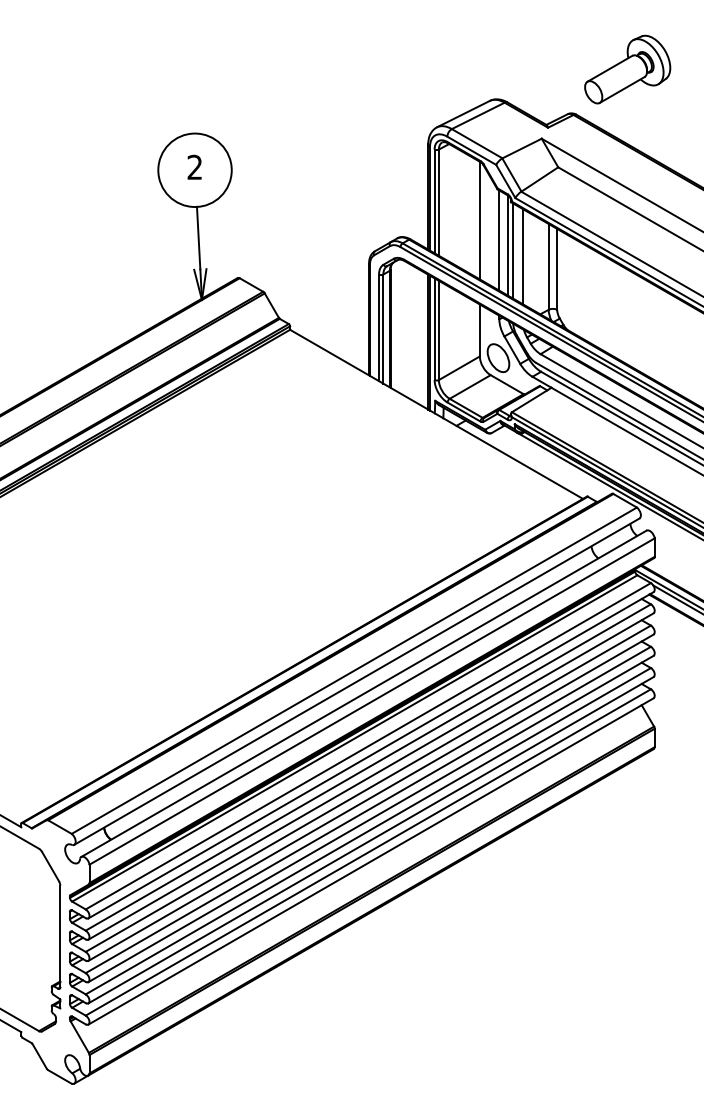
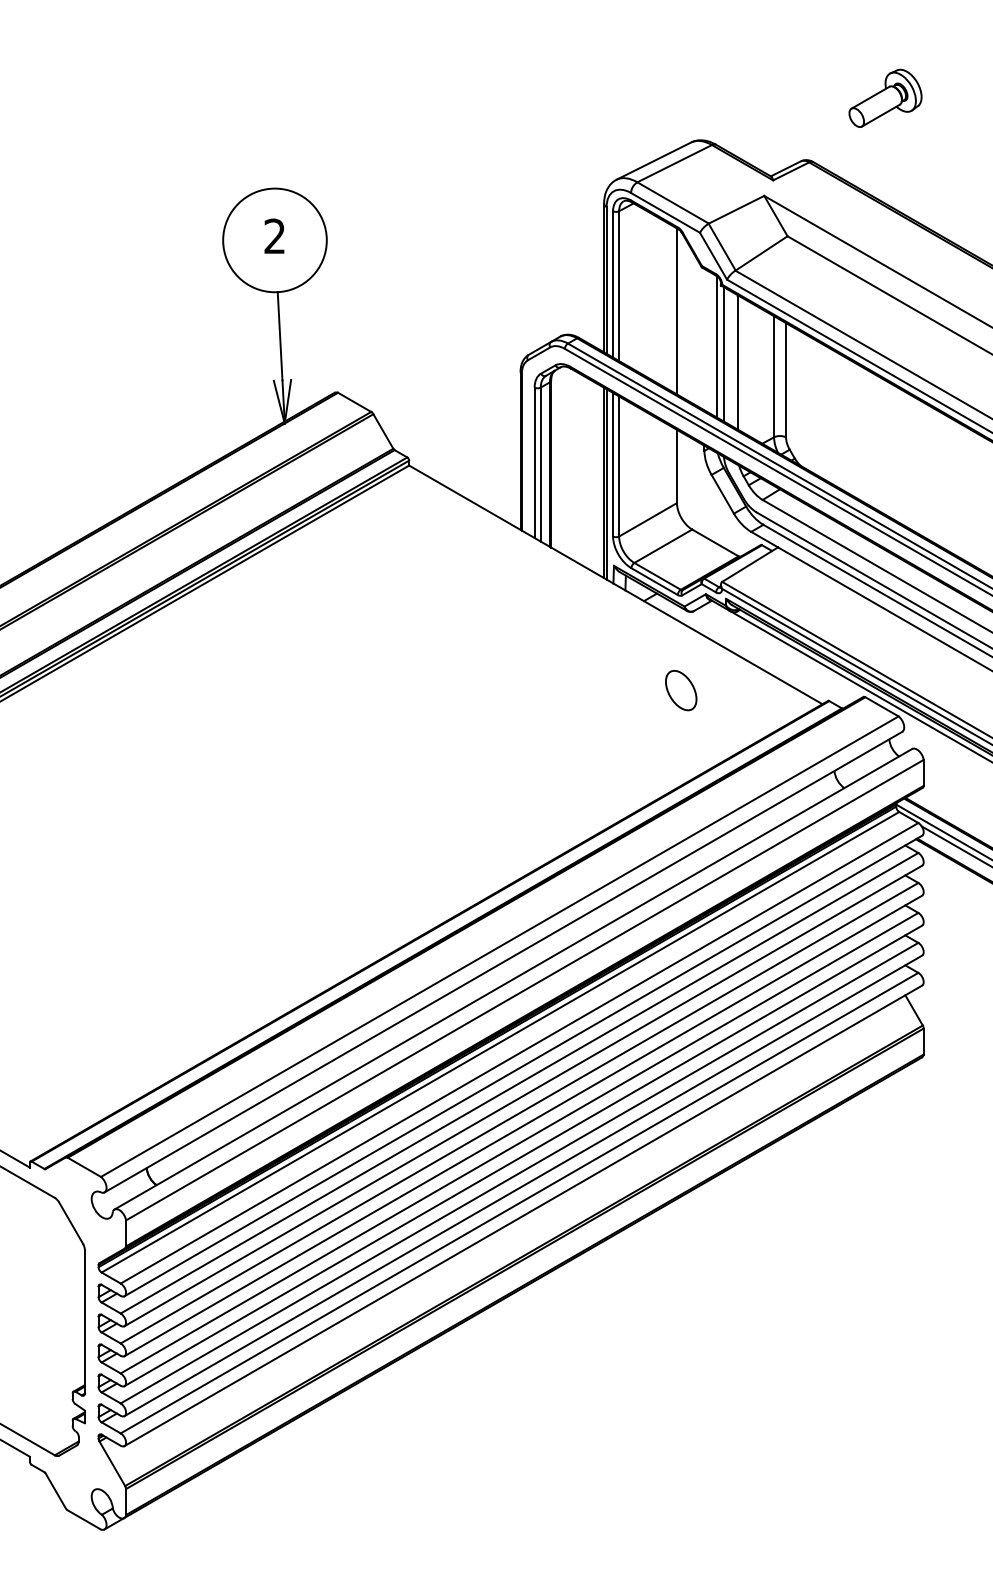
part: (627, 69) -> (885, 98), size x0.6
line: (499, 240) -> (704, 339), removed
part: (498, 358) -> (681, 690), moved

